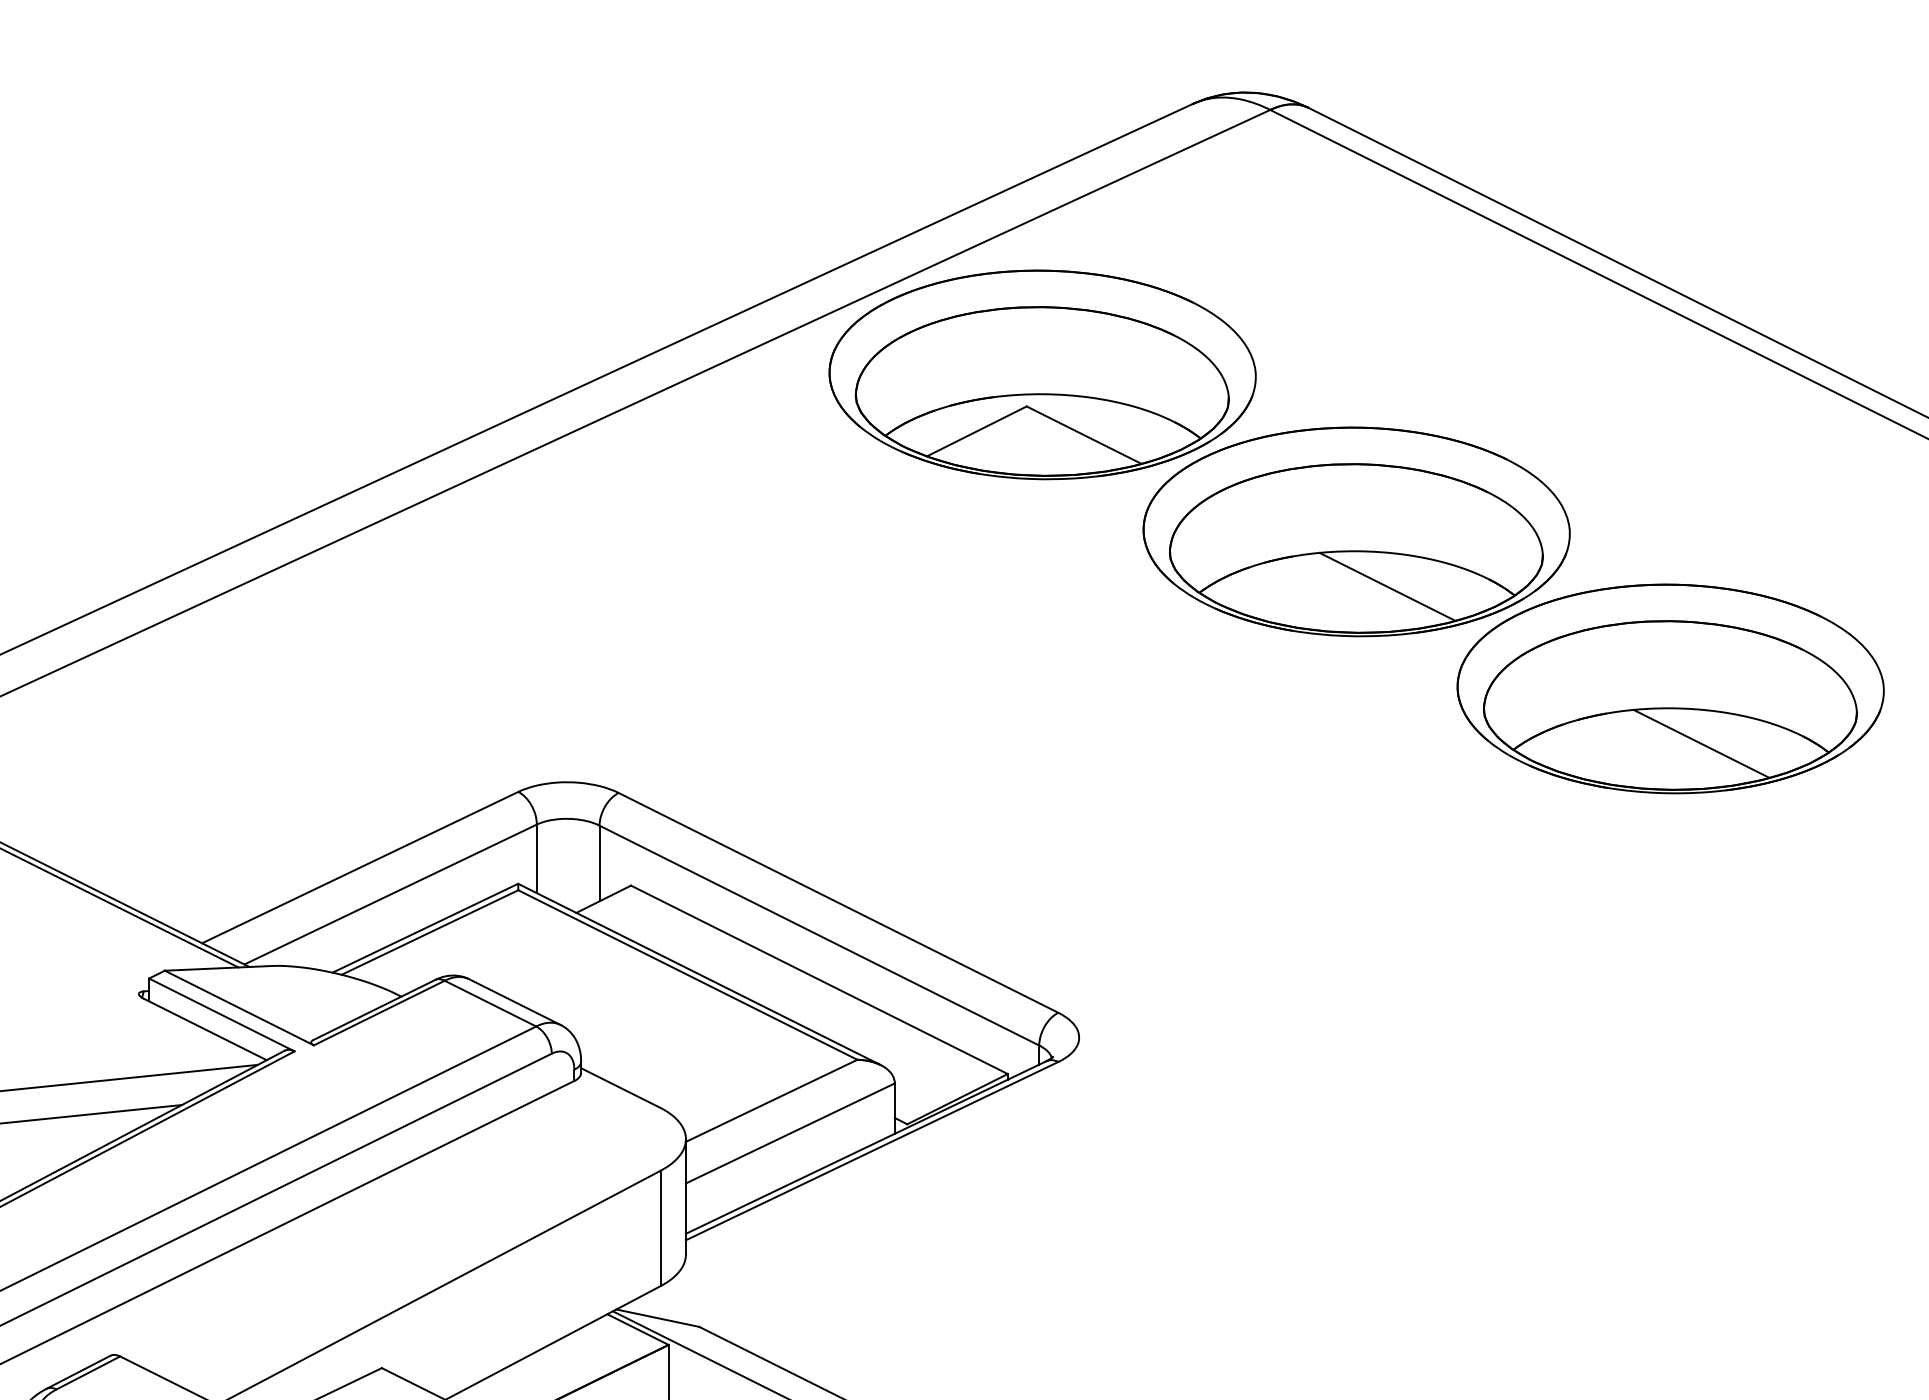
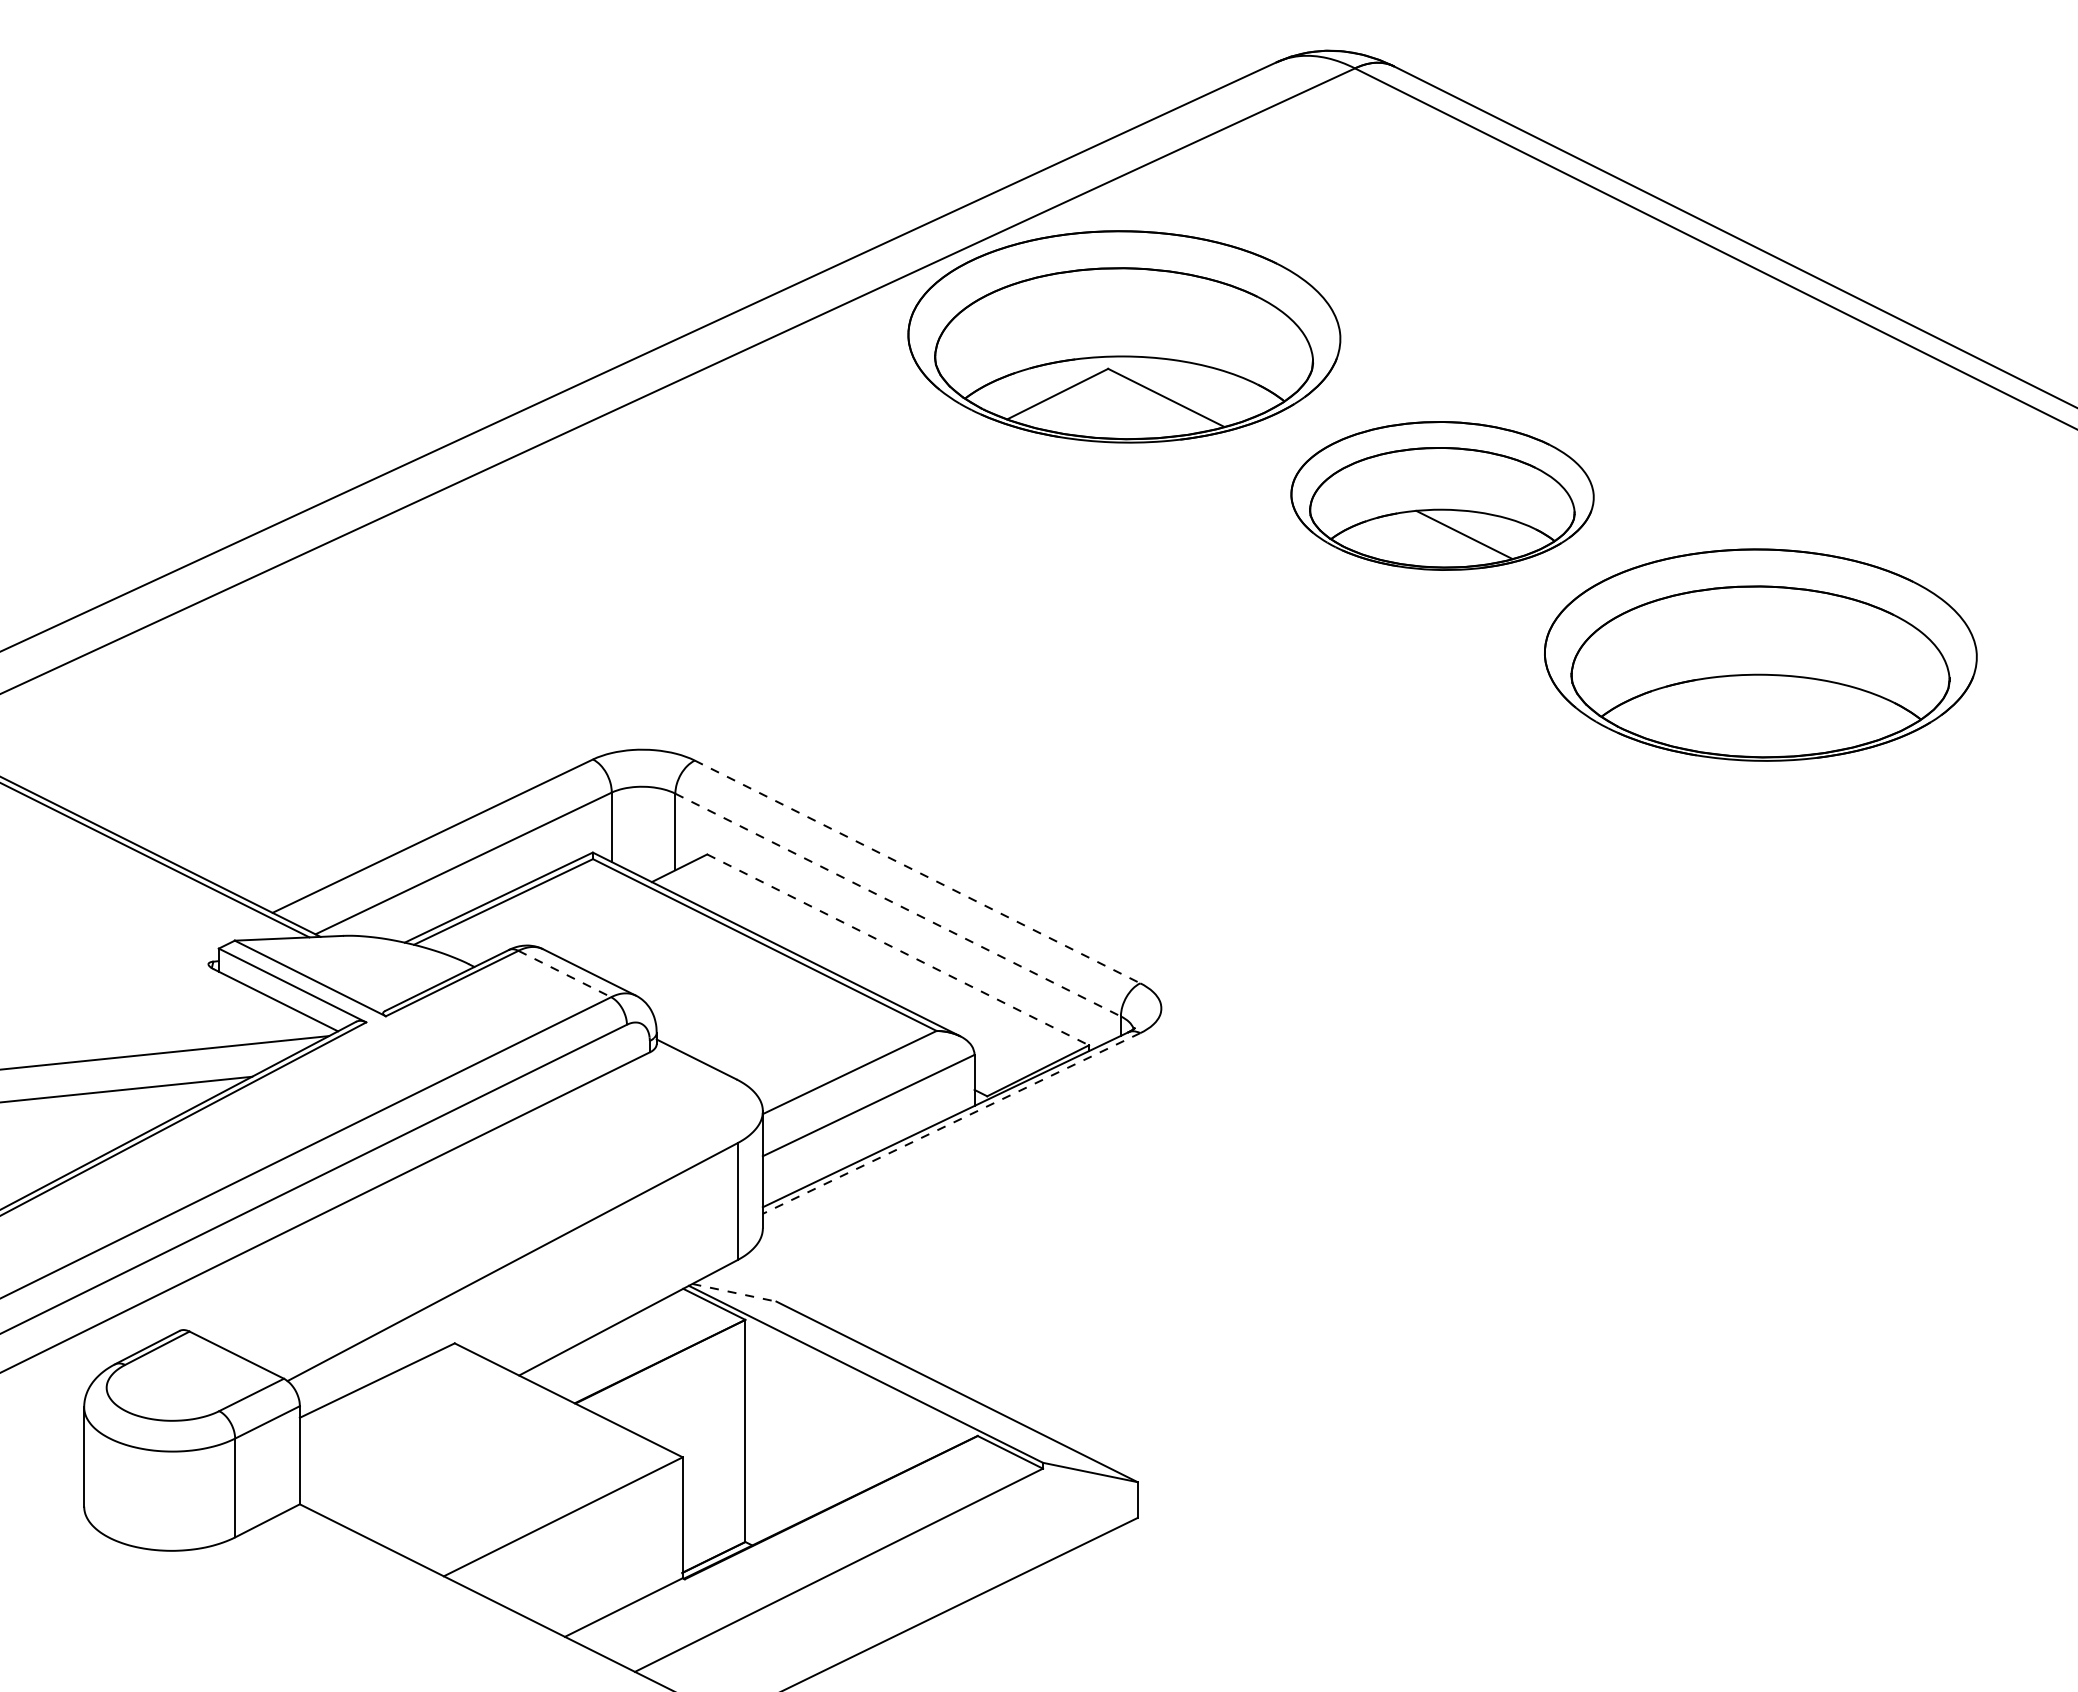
part: (1356, 531) -> (1442, 495), size x0.7
line: (1700, 743) -> (1791, 710), removed
line: (839, 903) -> (918, 872), solid -> dashed
line: (819, 936) -> (898, 905), solid -> dashed
line: (819, 980) -> (898, 950), solid -> dashed
line: (490, 1004) -> (564, 974), solid -> dashed
line: (872, 1151) -> (951, 1123), solid -> dashed
line: (657, 1317) -> (734, 1292), solid -> dashed

